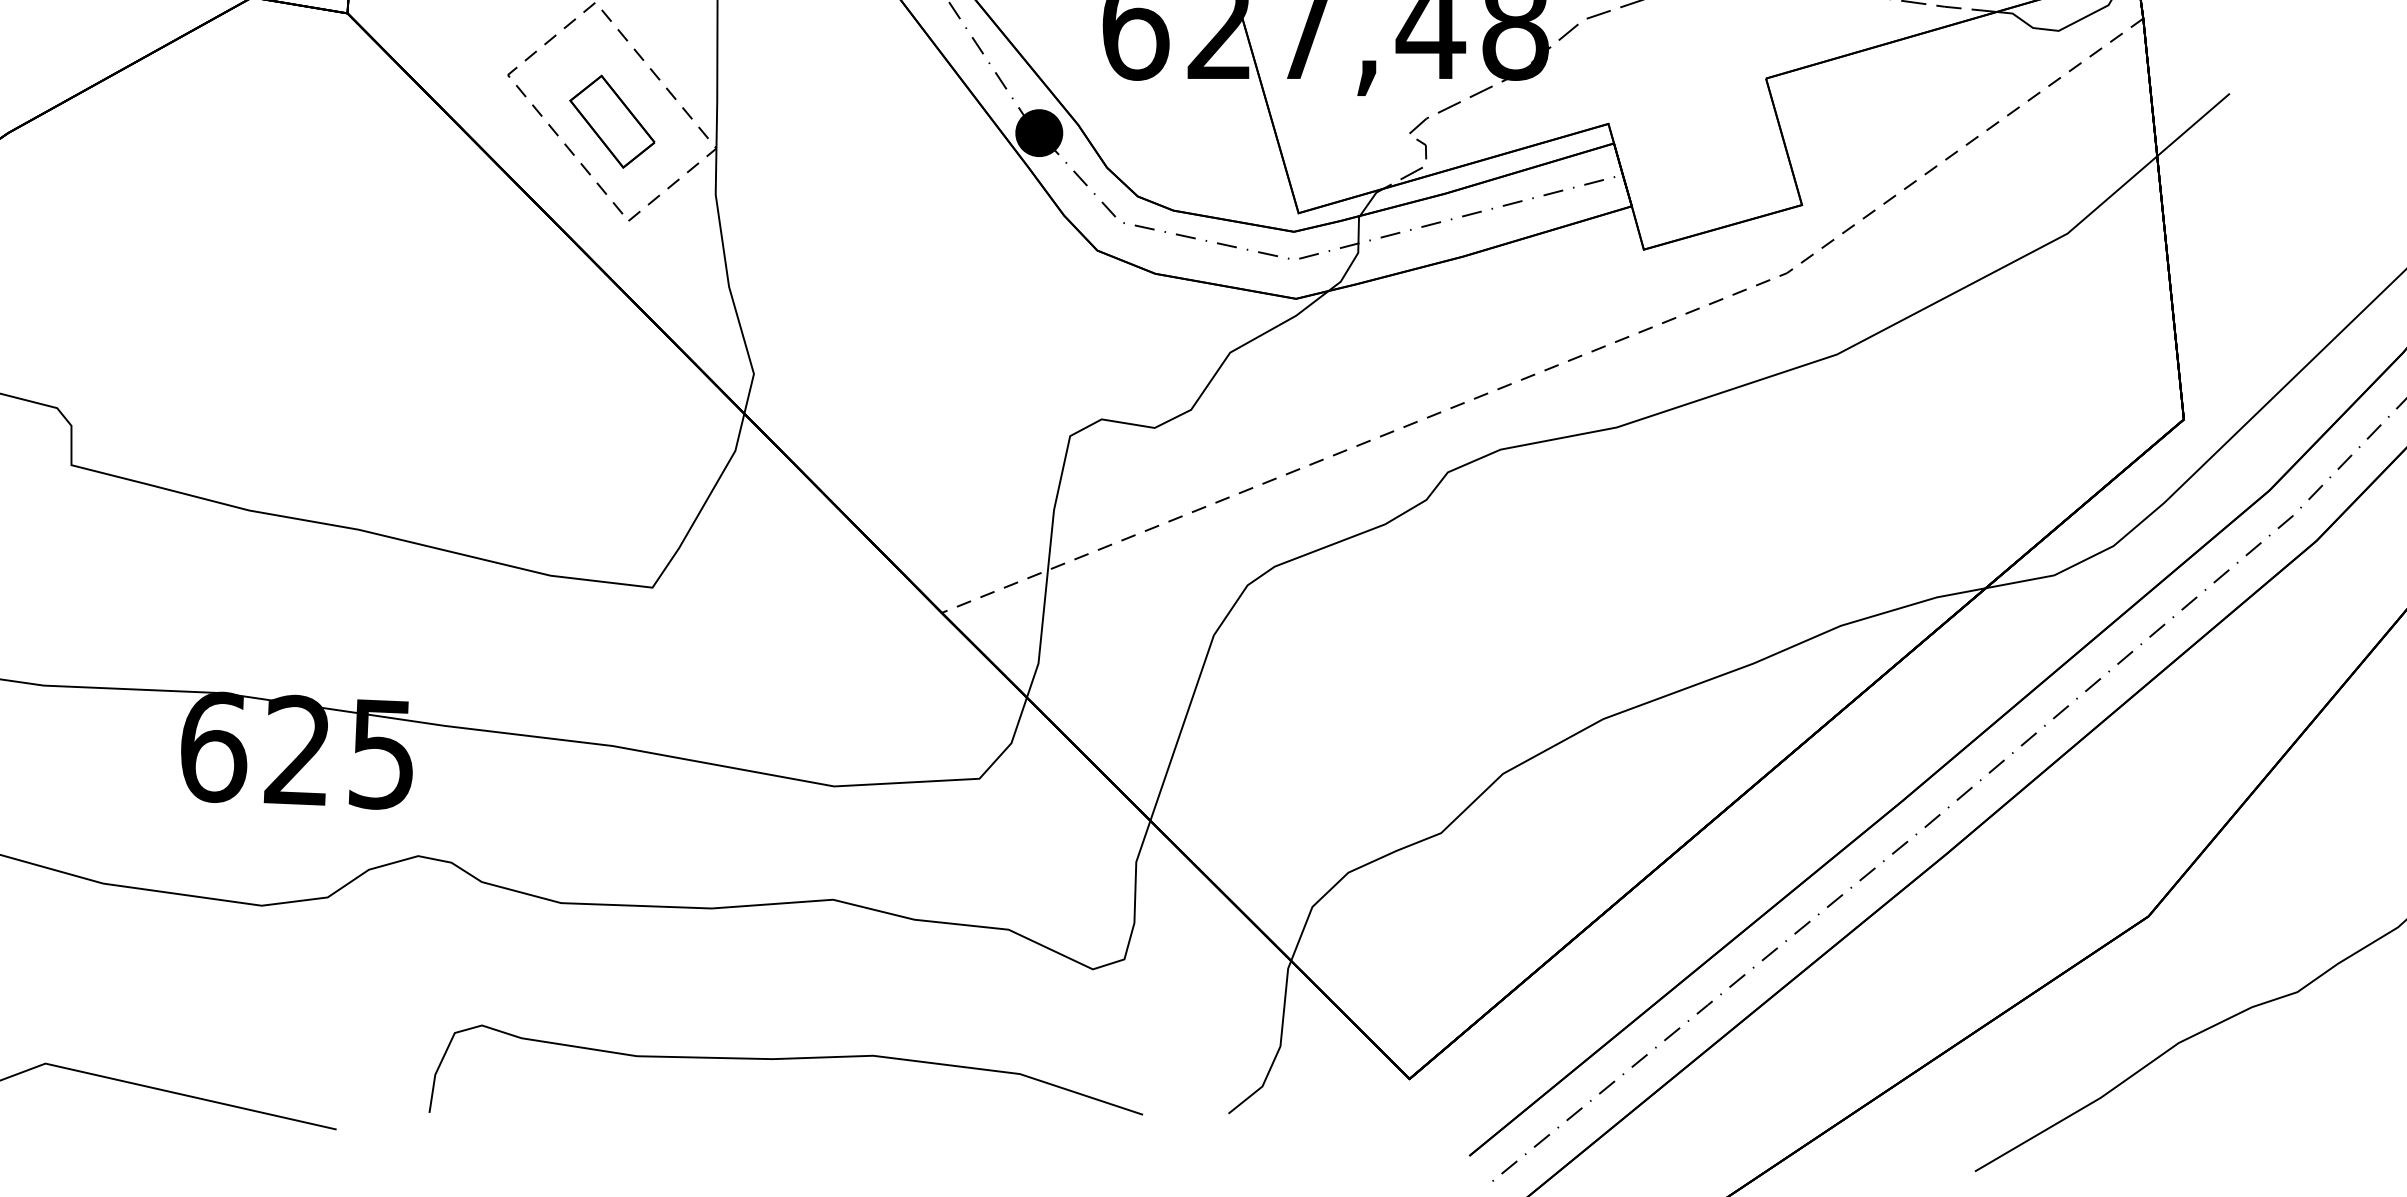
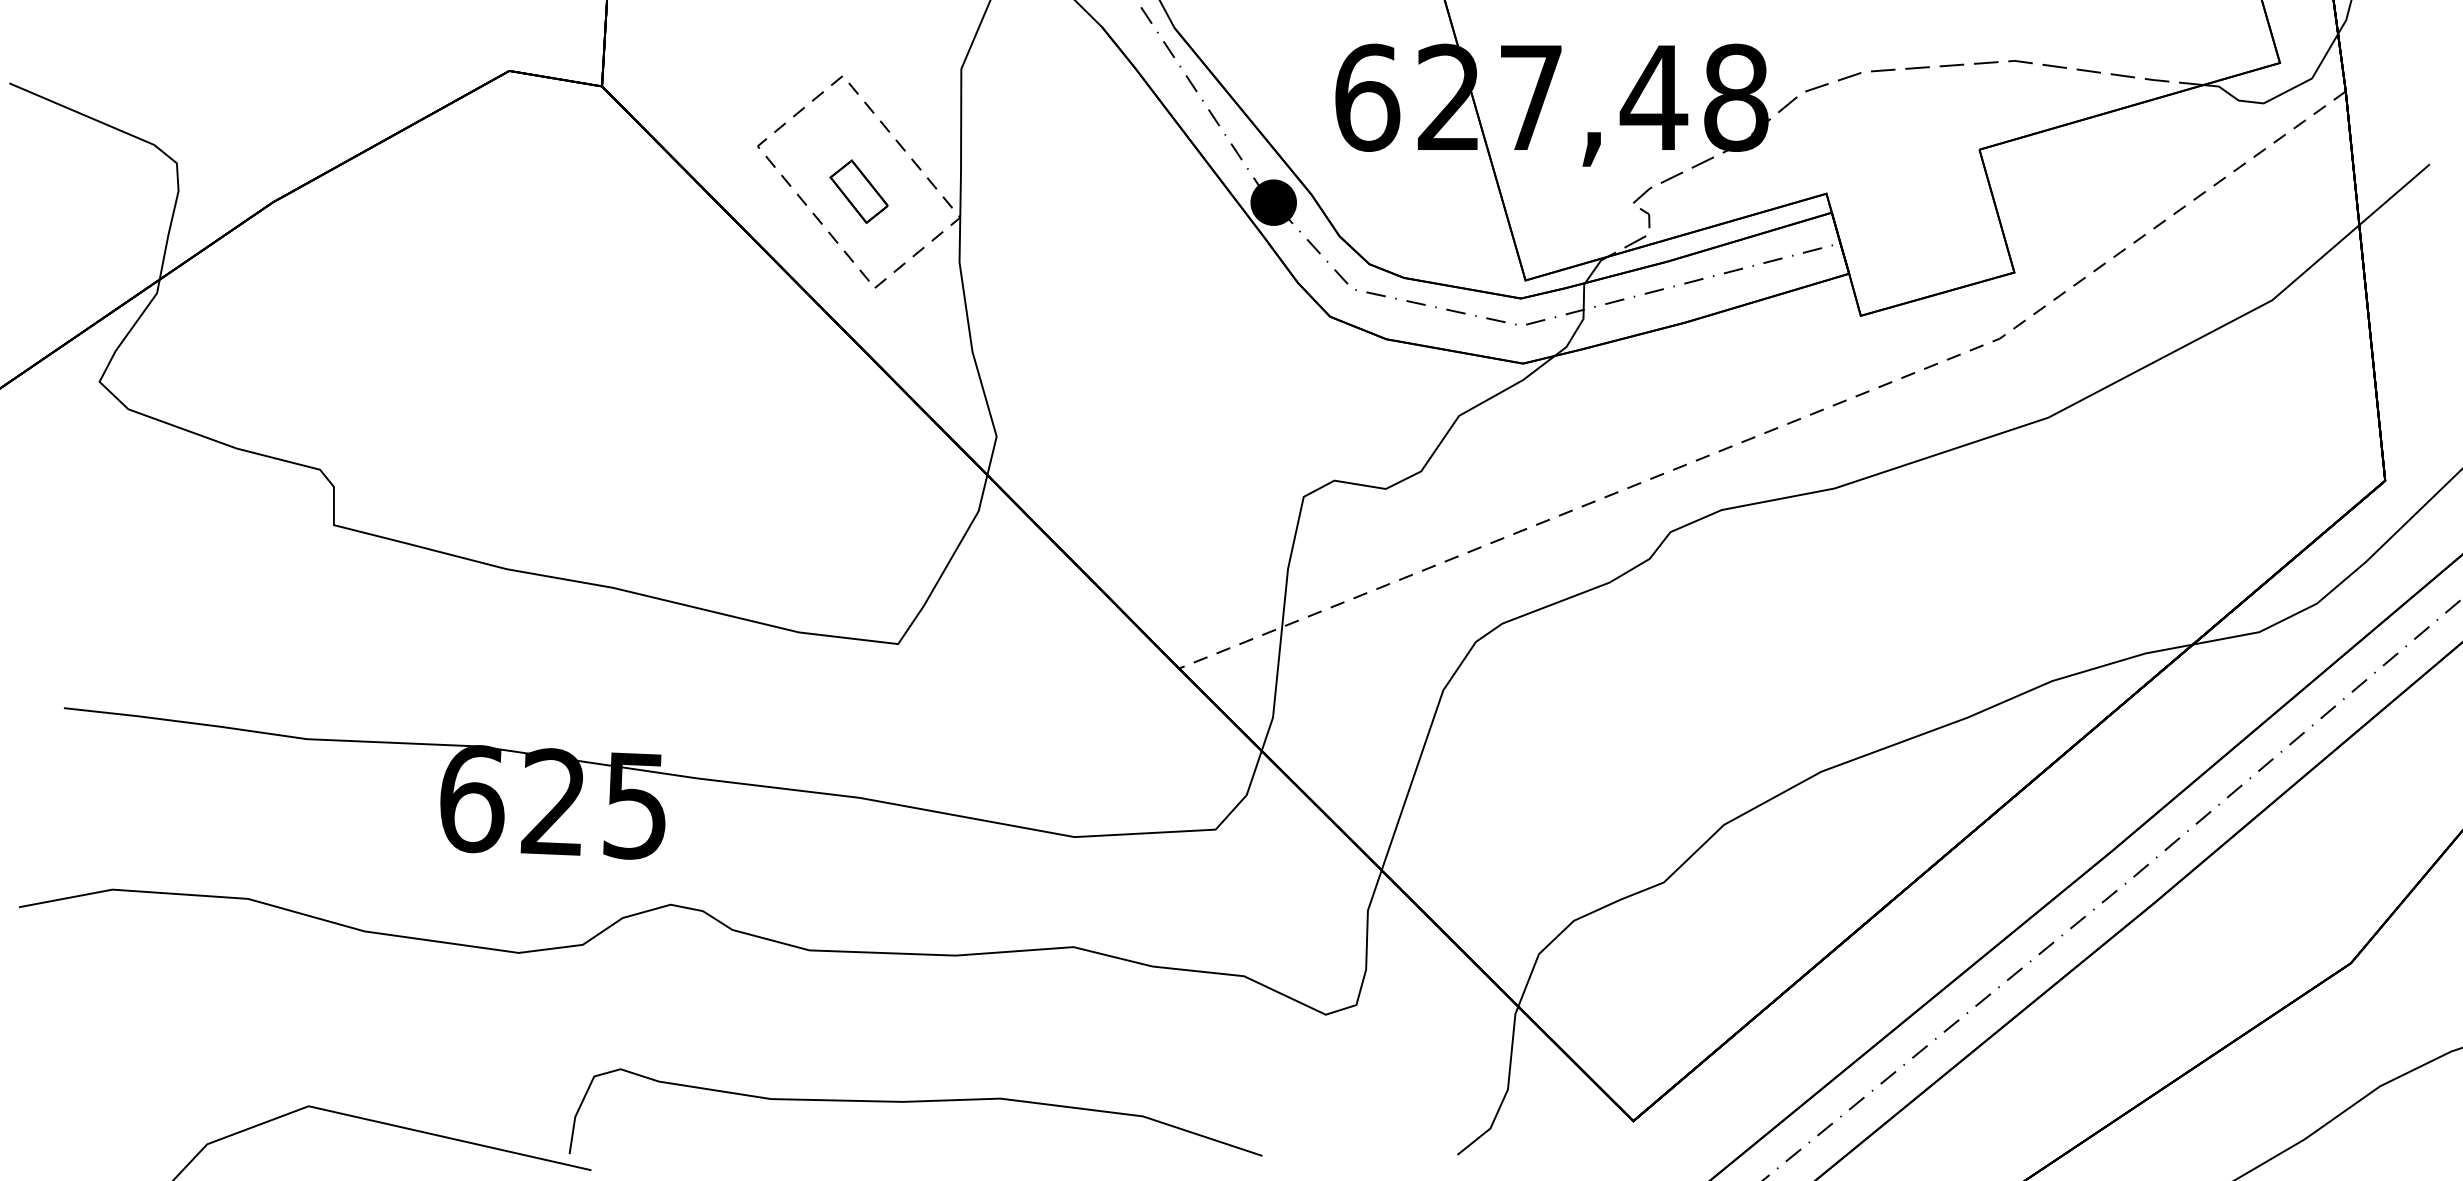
part: (611, 121) -> (858, 191), size x0.7
curve: (785, 1059) -> (915, 1102), moved

